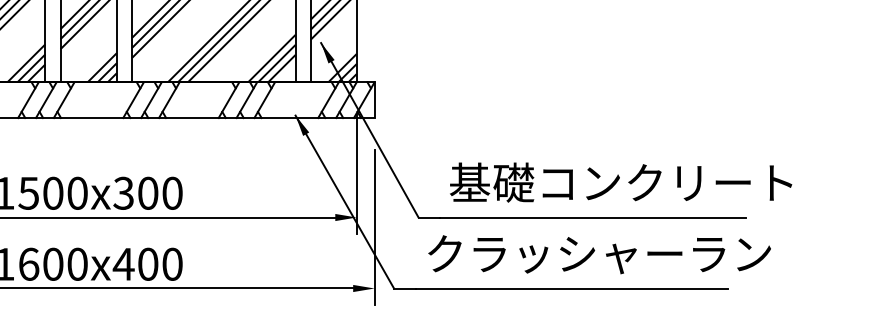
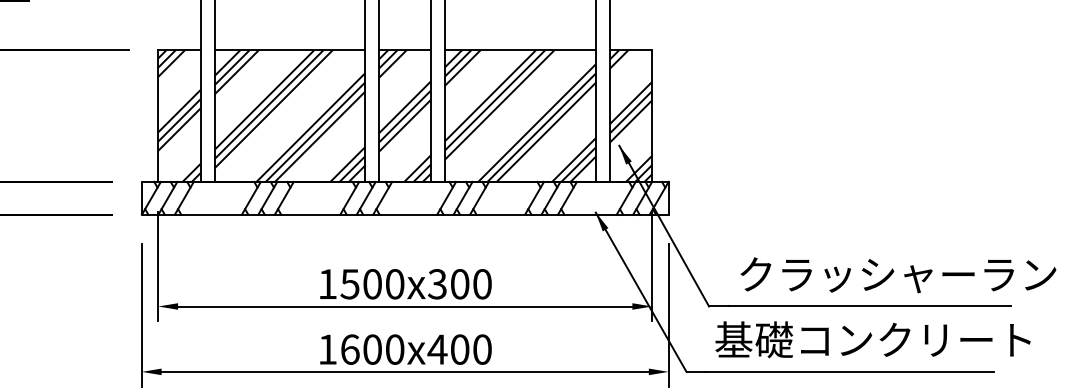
text: (623, 182) -> (897, 274), 基礎コンクリート -> クラッシャーラン
text: (598, 253) -> (874, 339), クラッシャーラン -> 基礎コンクリート

